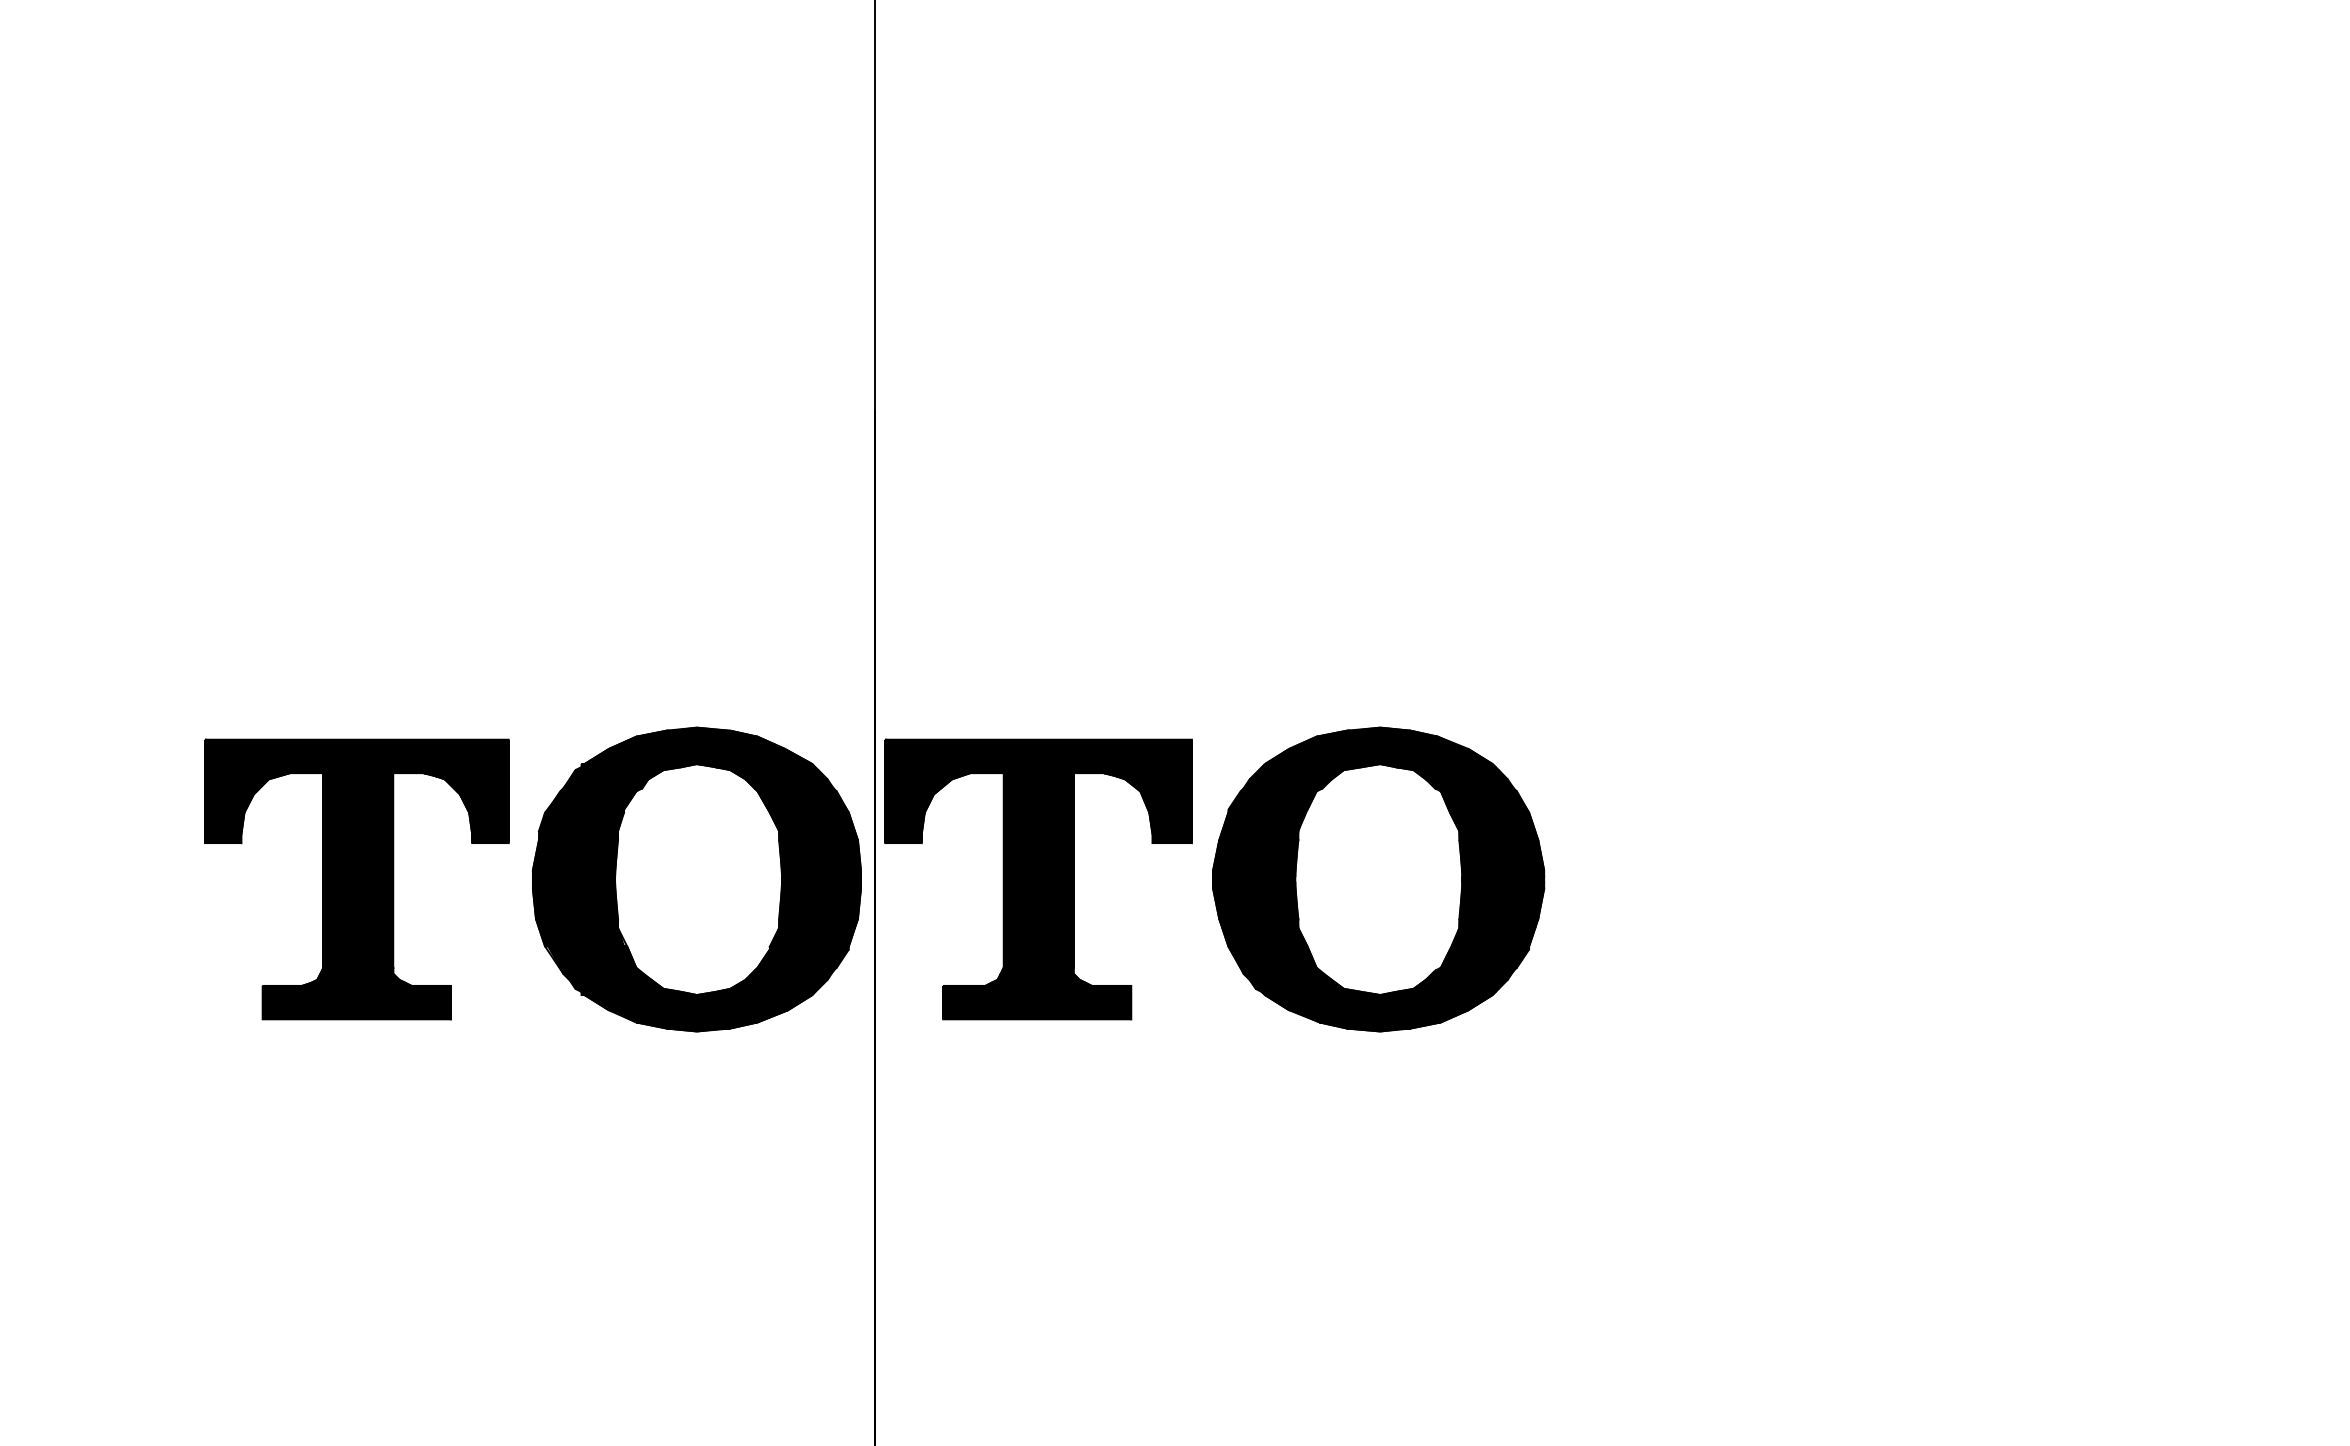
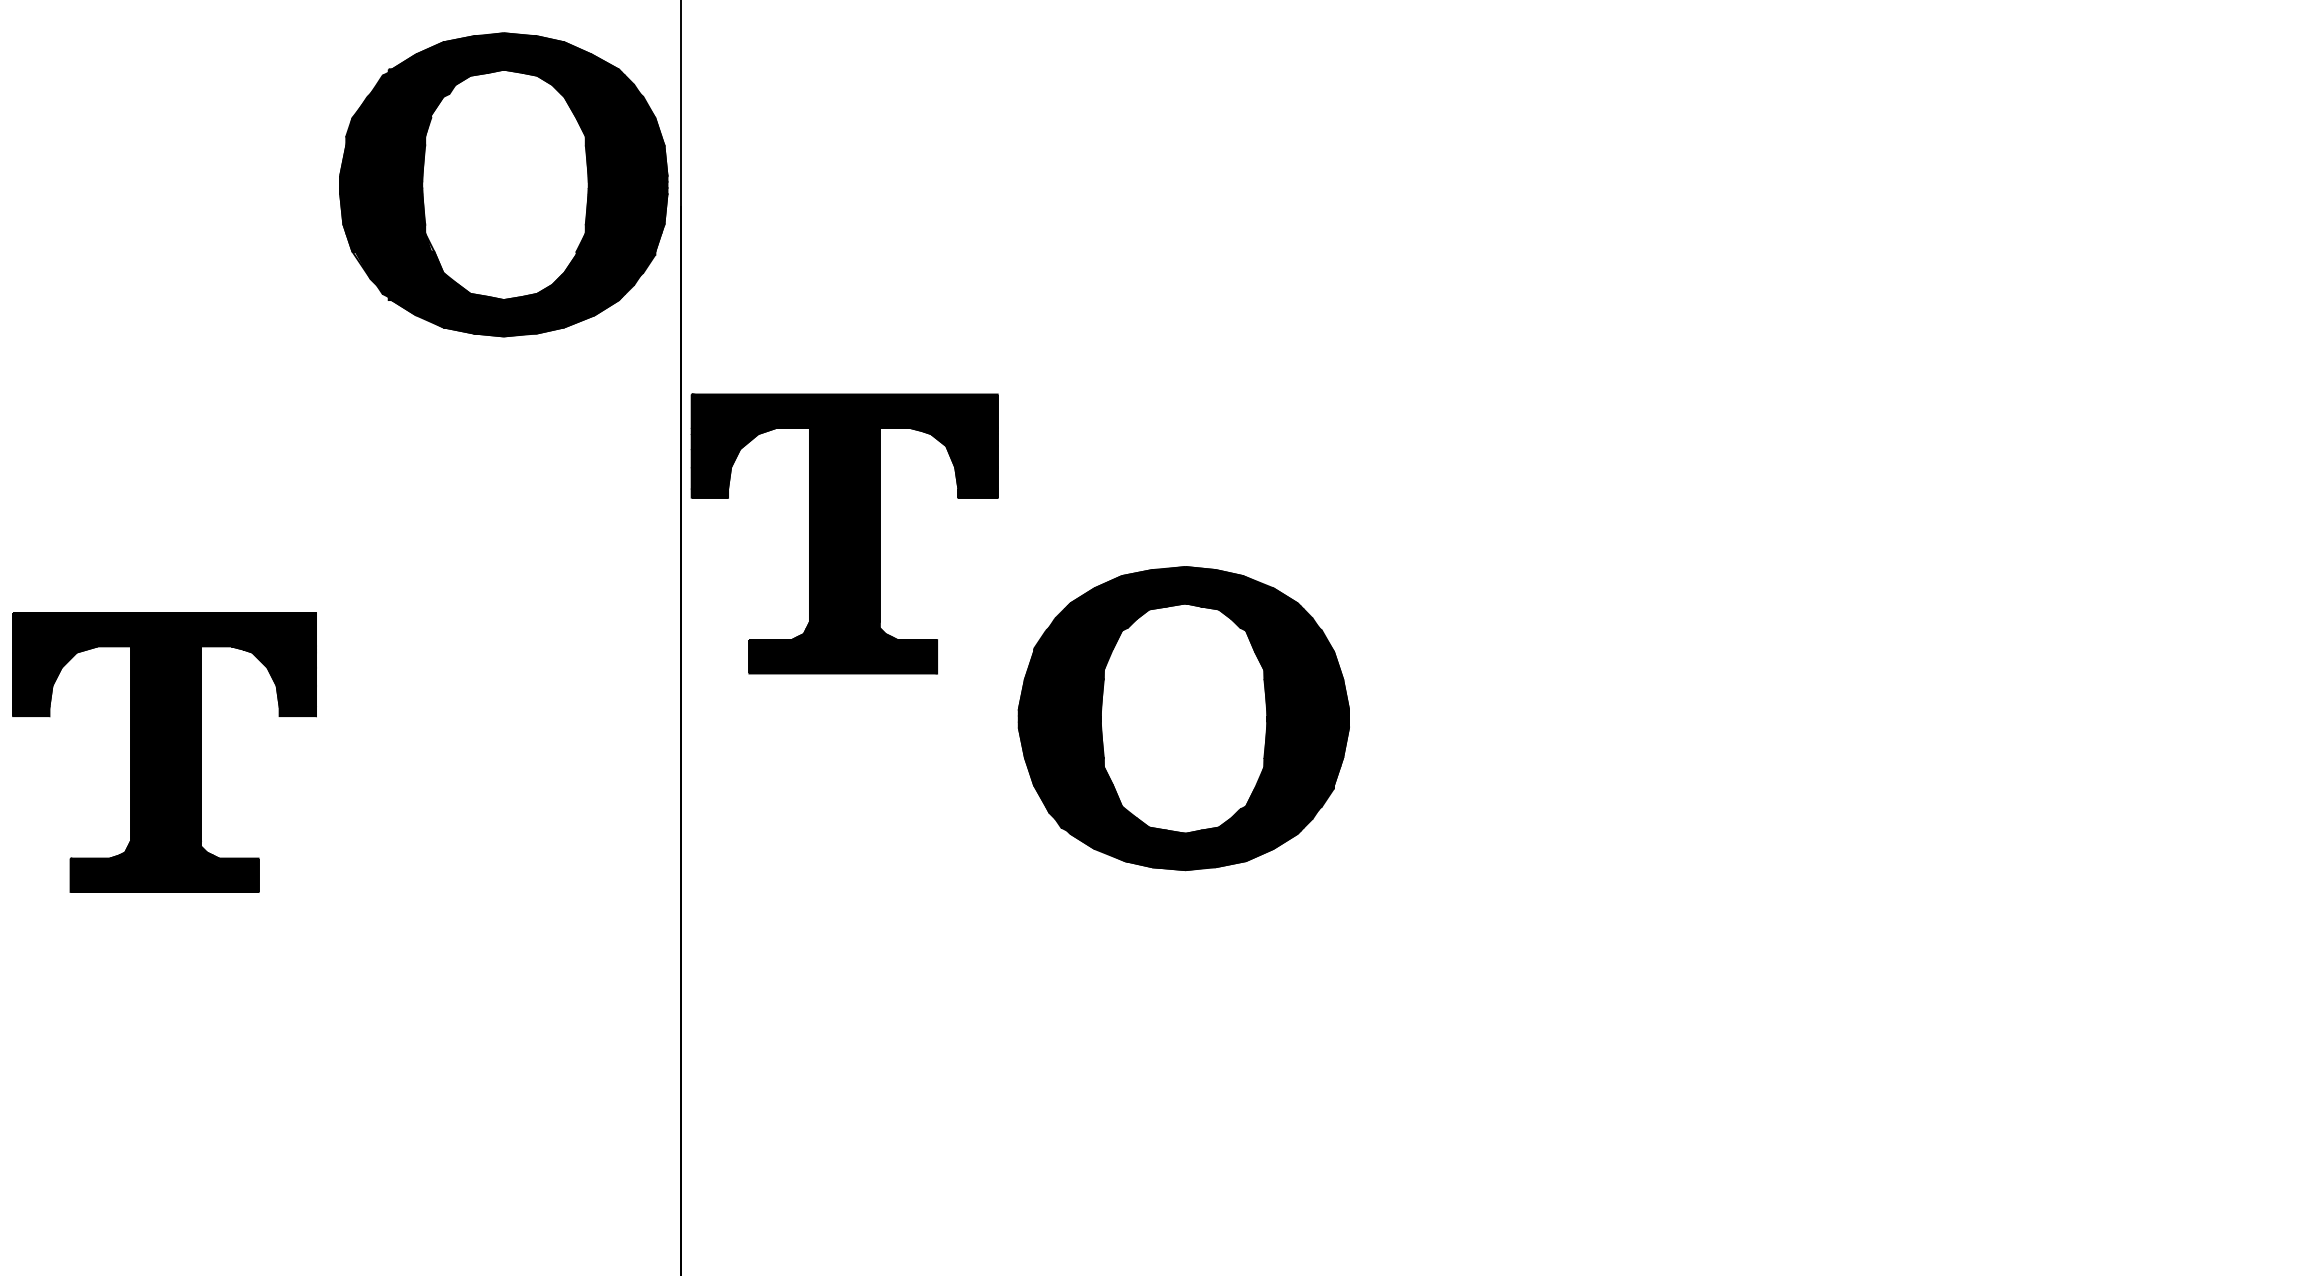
part: (356, 879) -> (164, 752), moved
part: (696, 879) -> (503, 184), moved
part: (1038, 879) -> (844, 533), moved
part: (1378, 879) -> (1183, 718), moved

